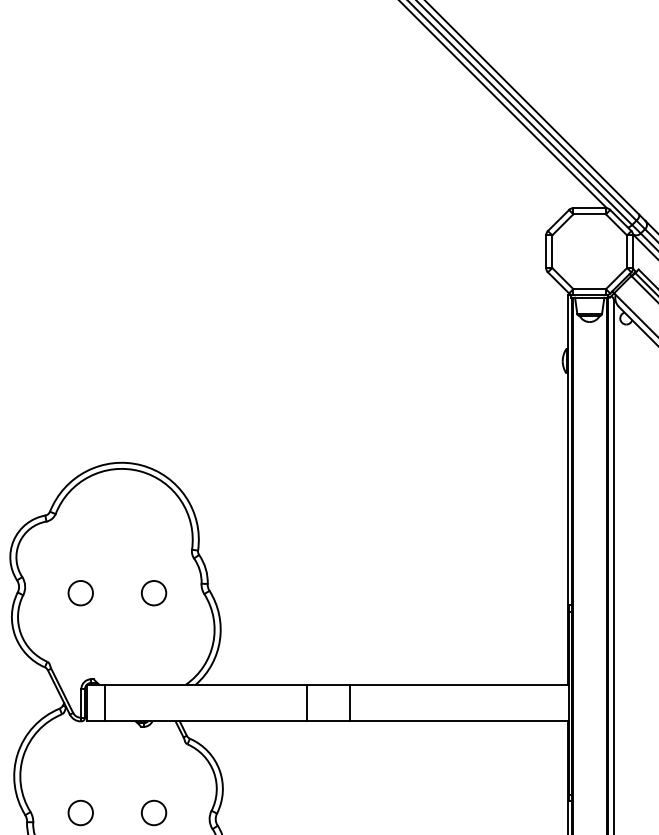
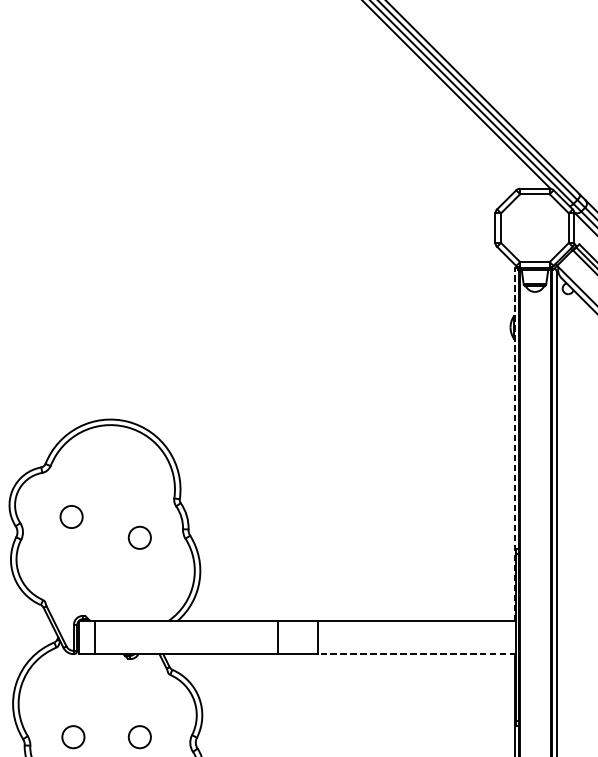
line: (567, 490) -> (514, 444), solid -> dashed
circle: (80, 593) -> (71, 517), moved
line: (459, 721) -> (416, 654), solid -> dashed

